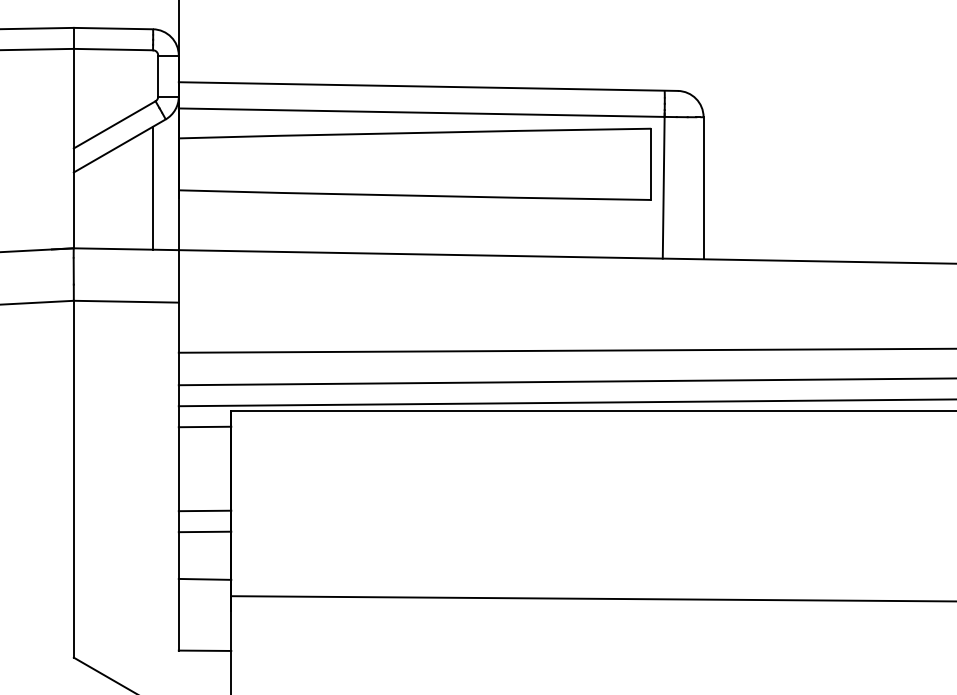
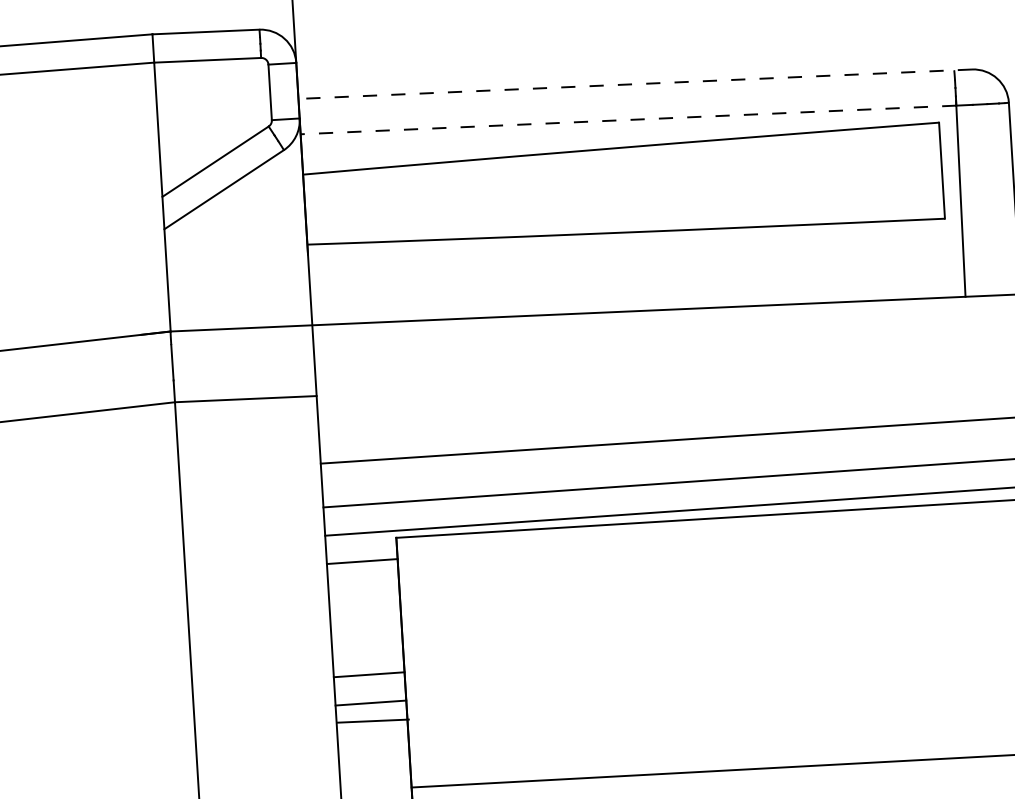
line: (428, 86) -> (635, 84), solid -> dashed
line: (421, 112) -> (628, 119), solid -> dashed
line: (153, 187) -> (273, 242), removed
line: (204, 578) -> (372, 719), moved

